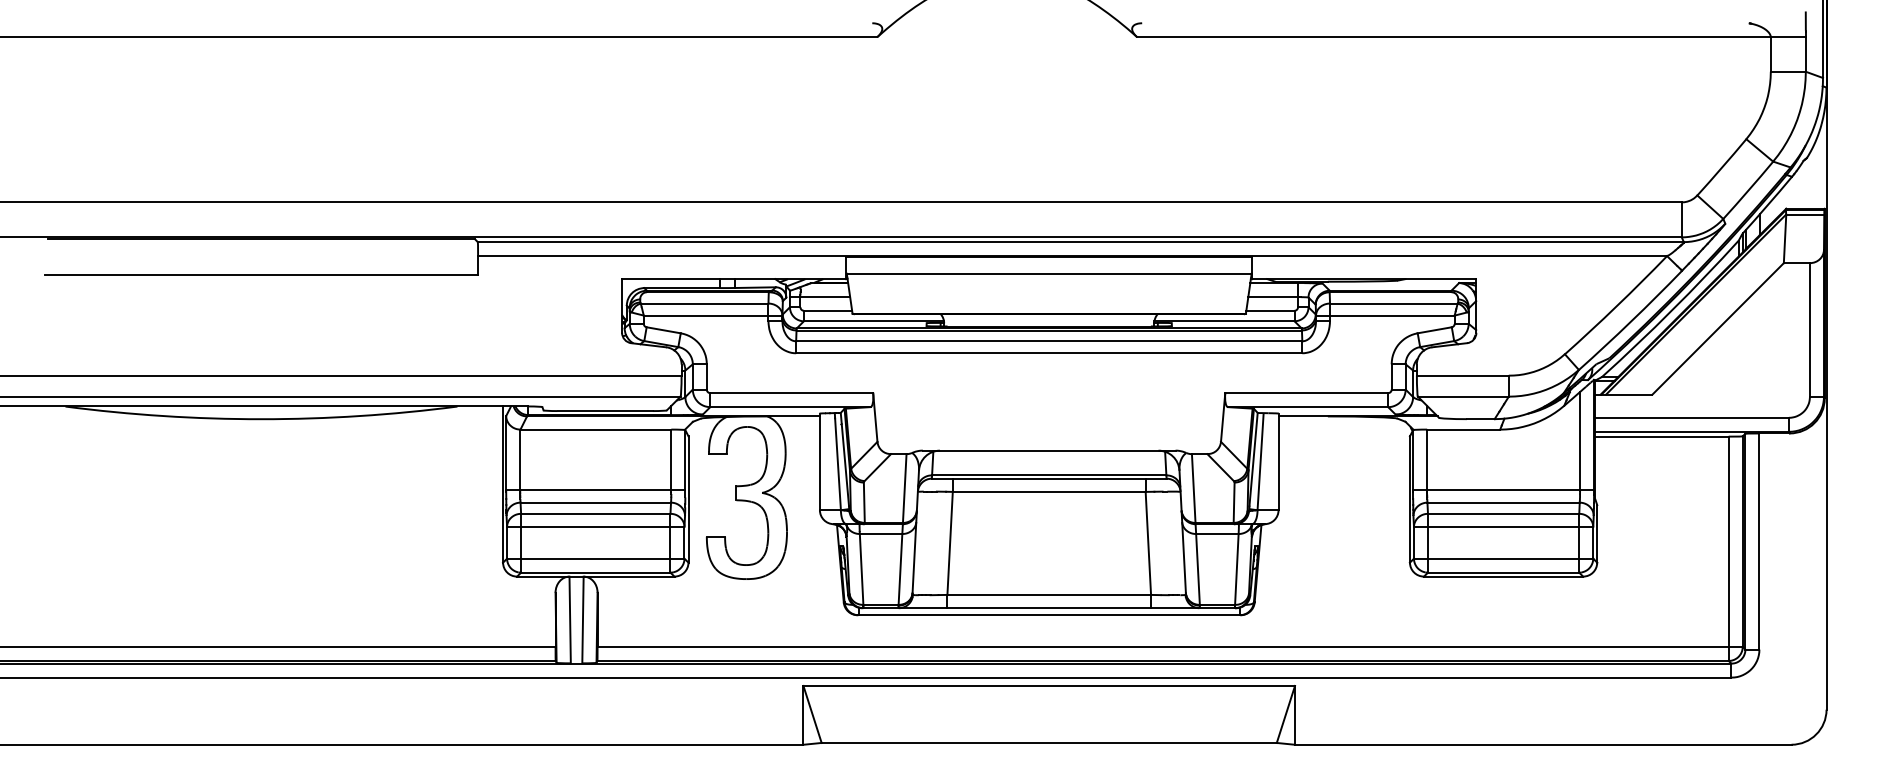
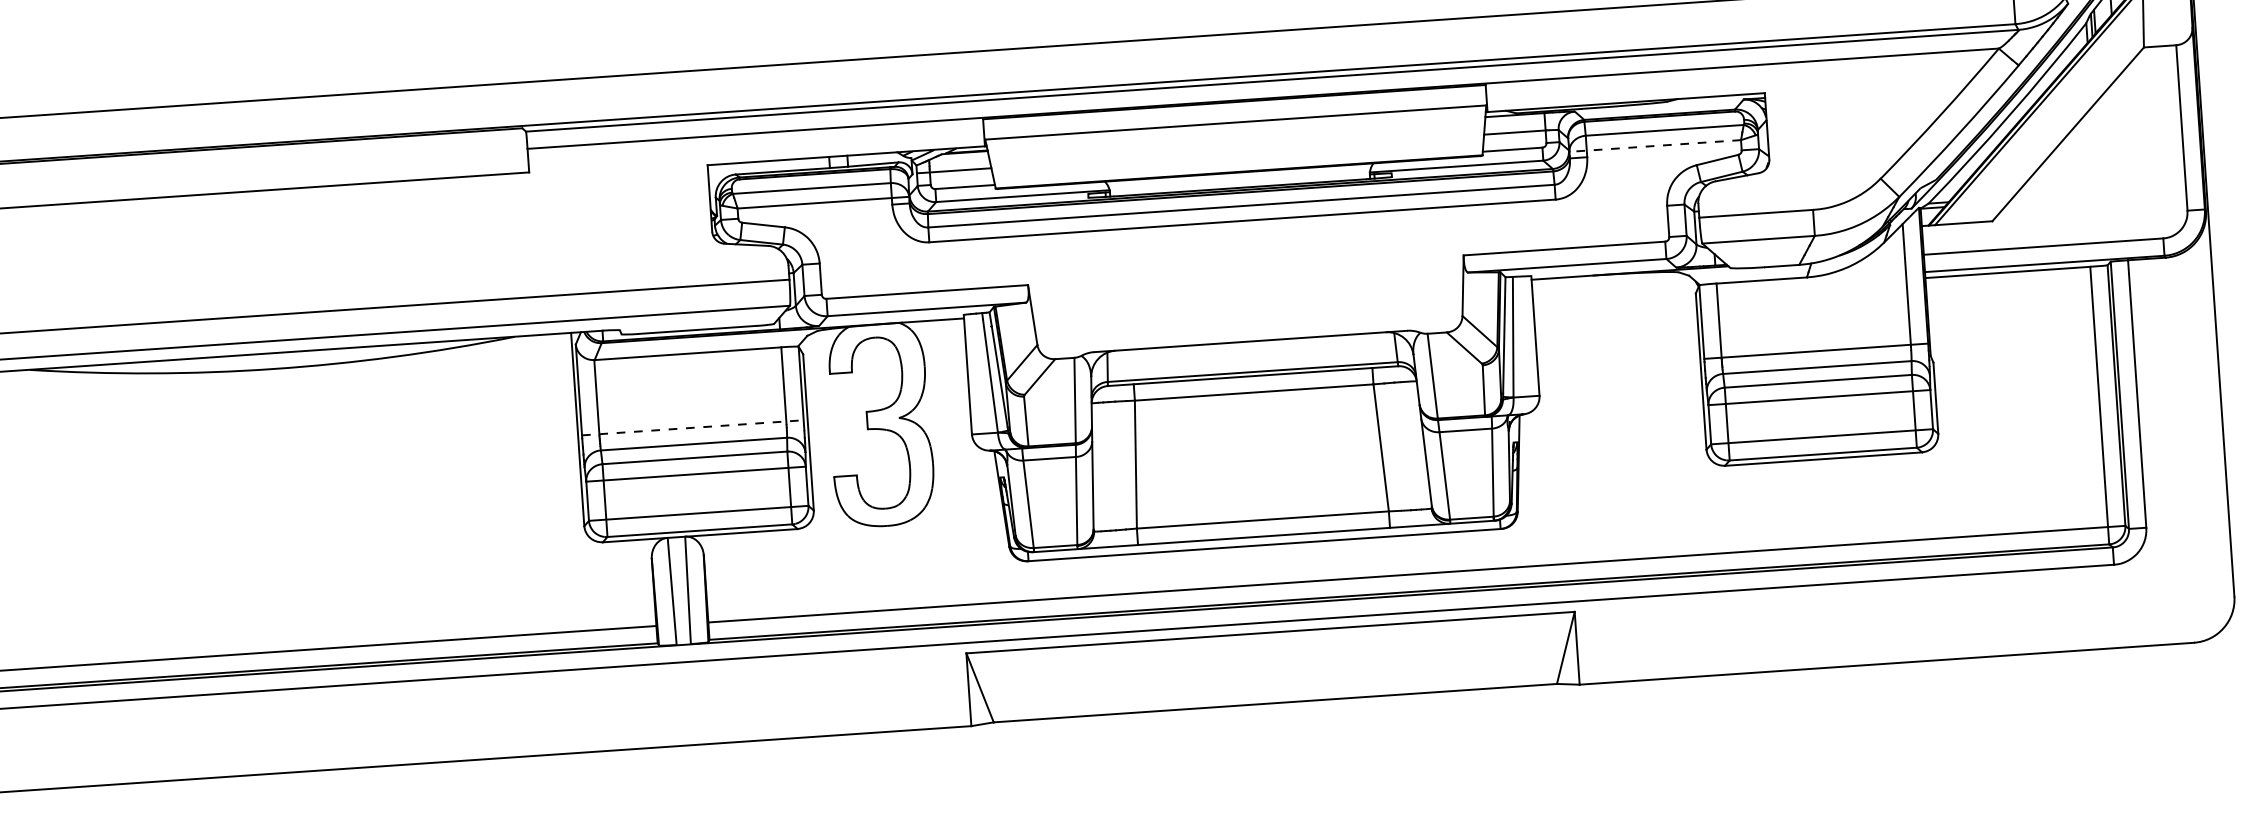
line: (1384, 315) -> (1654, 145), solid -> dashed
line: (595, 489) -> (692, 427), solid -> dashed

